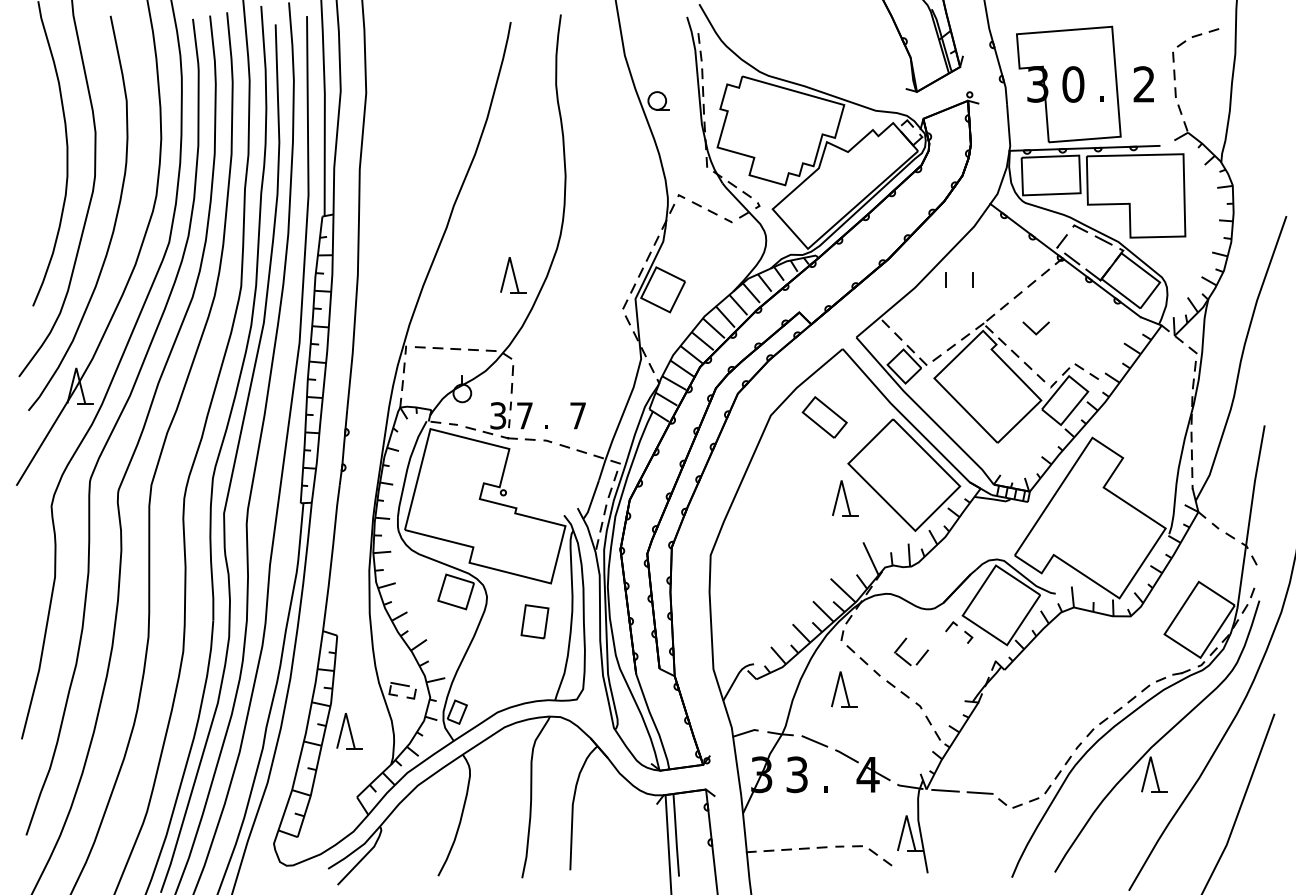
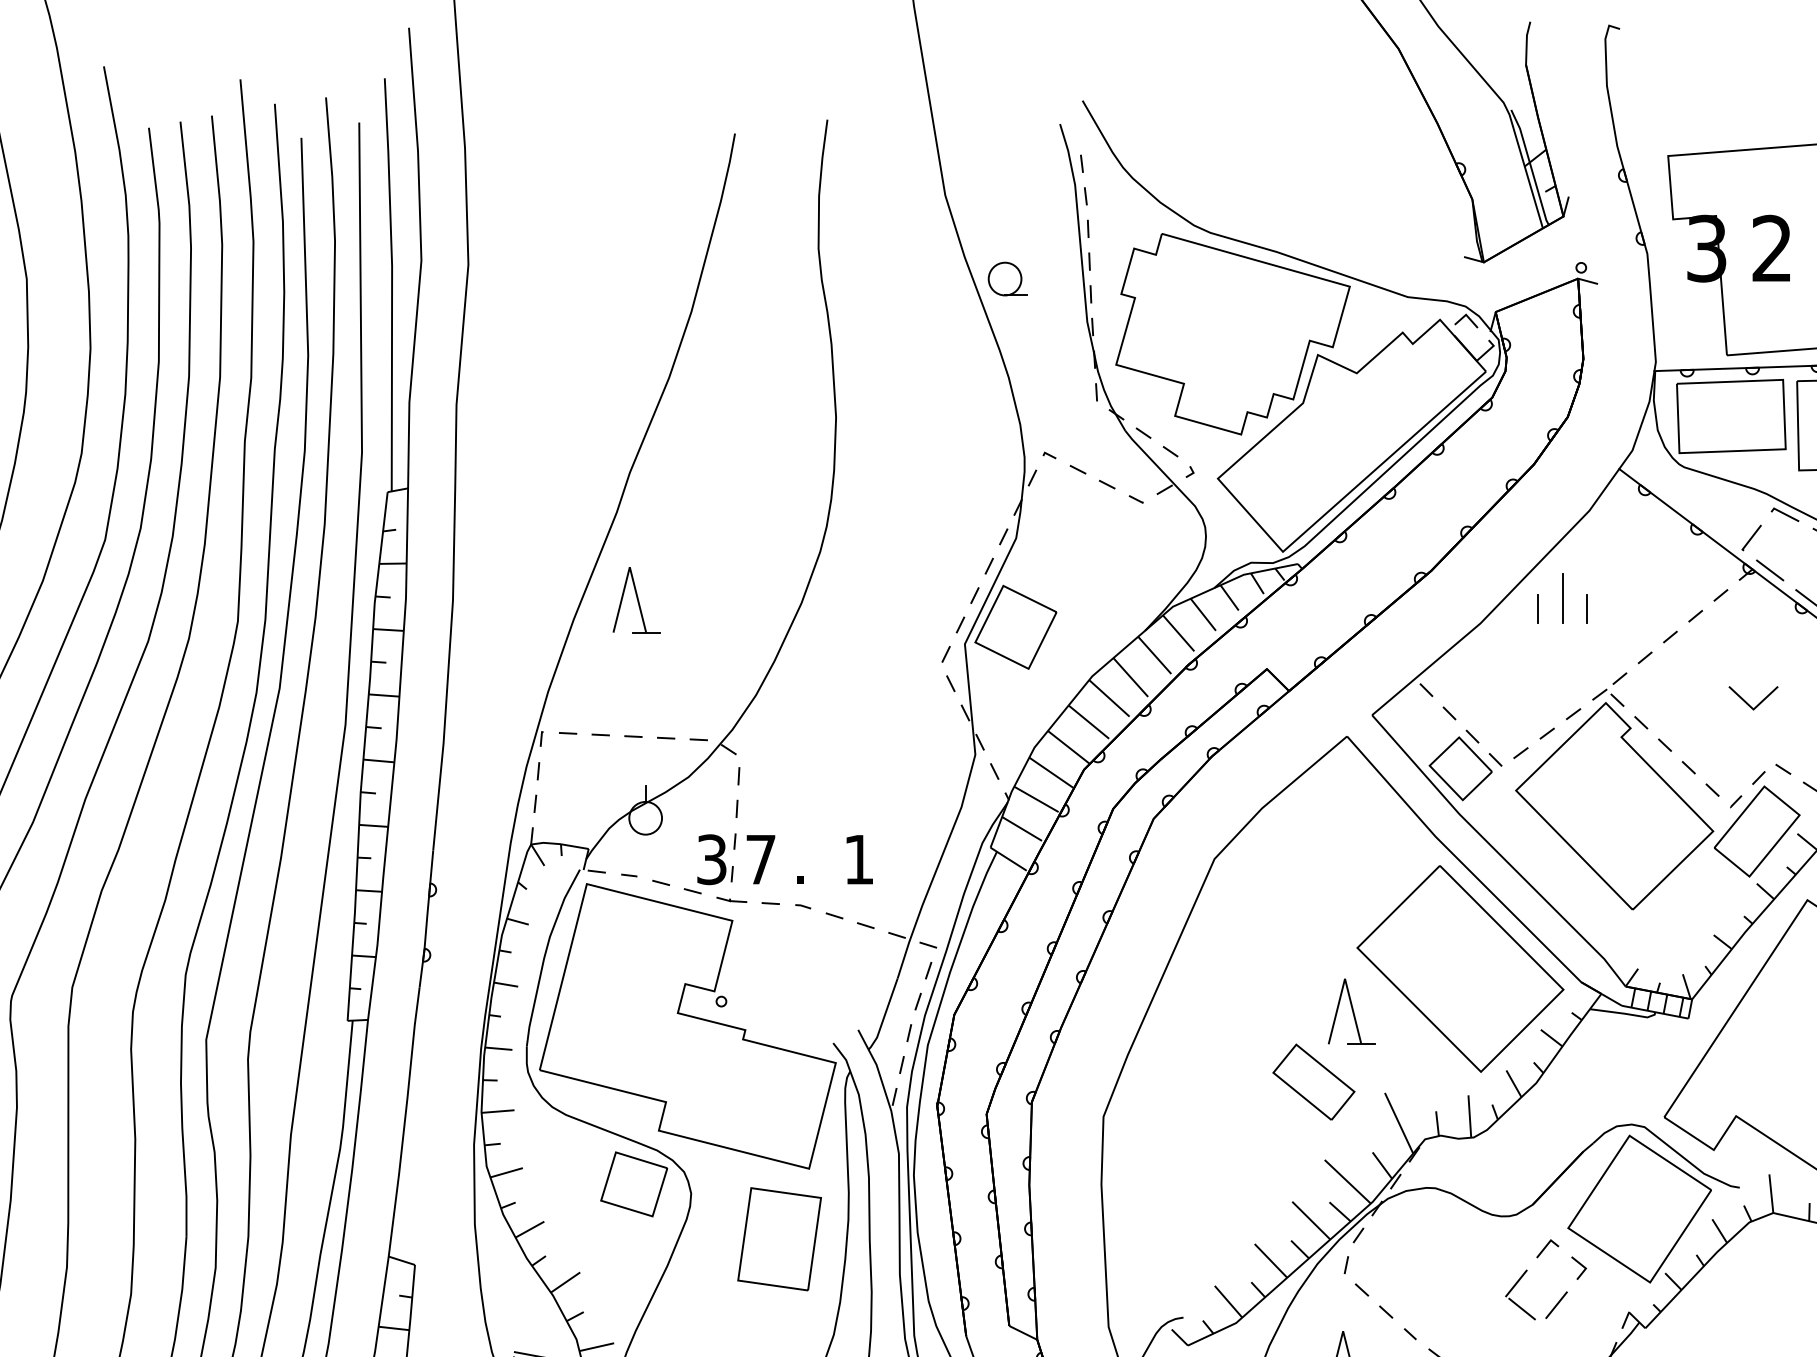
text: (1073, 84) -> (1772, 248), 0 -> 2
line: (959, 273) -> (1562, 597), added
part: (513, 275) -> (636, 600), moved
line: (1033, 330) -> (1748, 702), moved
text: (577, 415) -> (857, 859), 7 -> 1
part: (824, 417) -> (1313, 1082), moved
part: (534, 621) -> (778, 1238), size x1.67
part: (905, 659) -> (1525, 1308), moved

